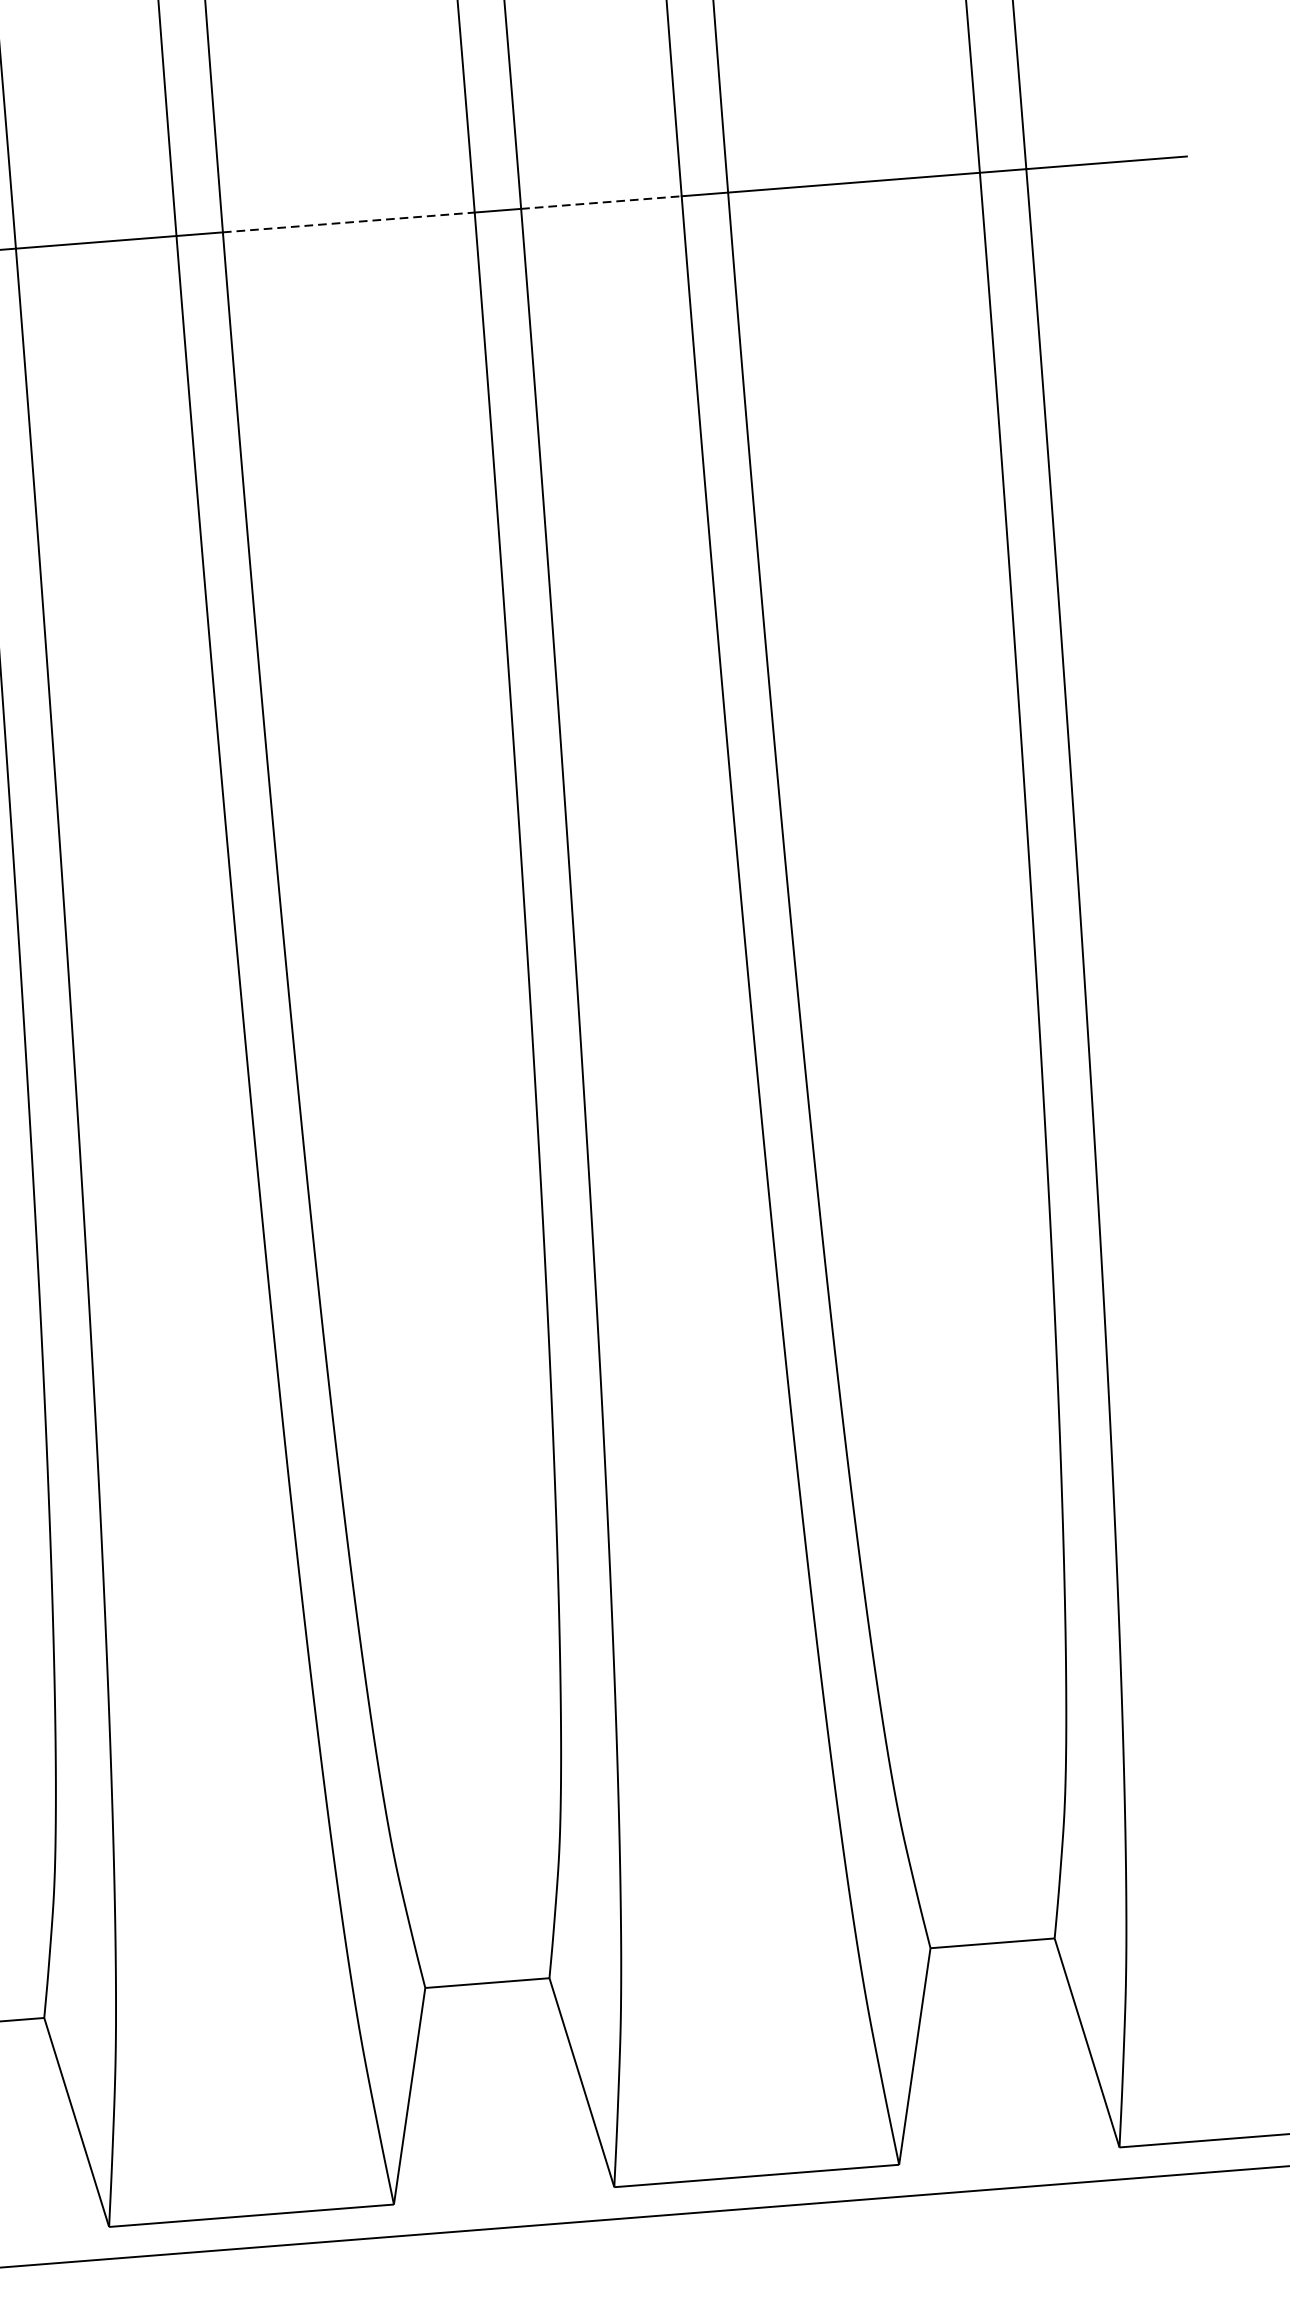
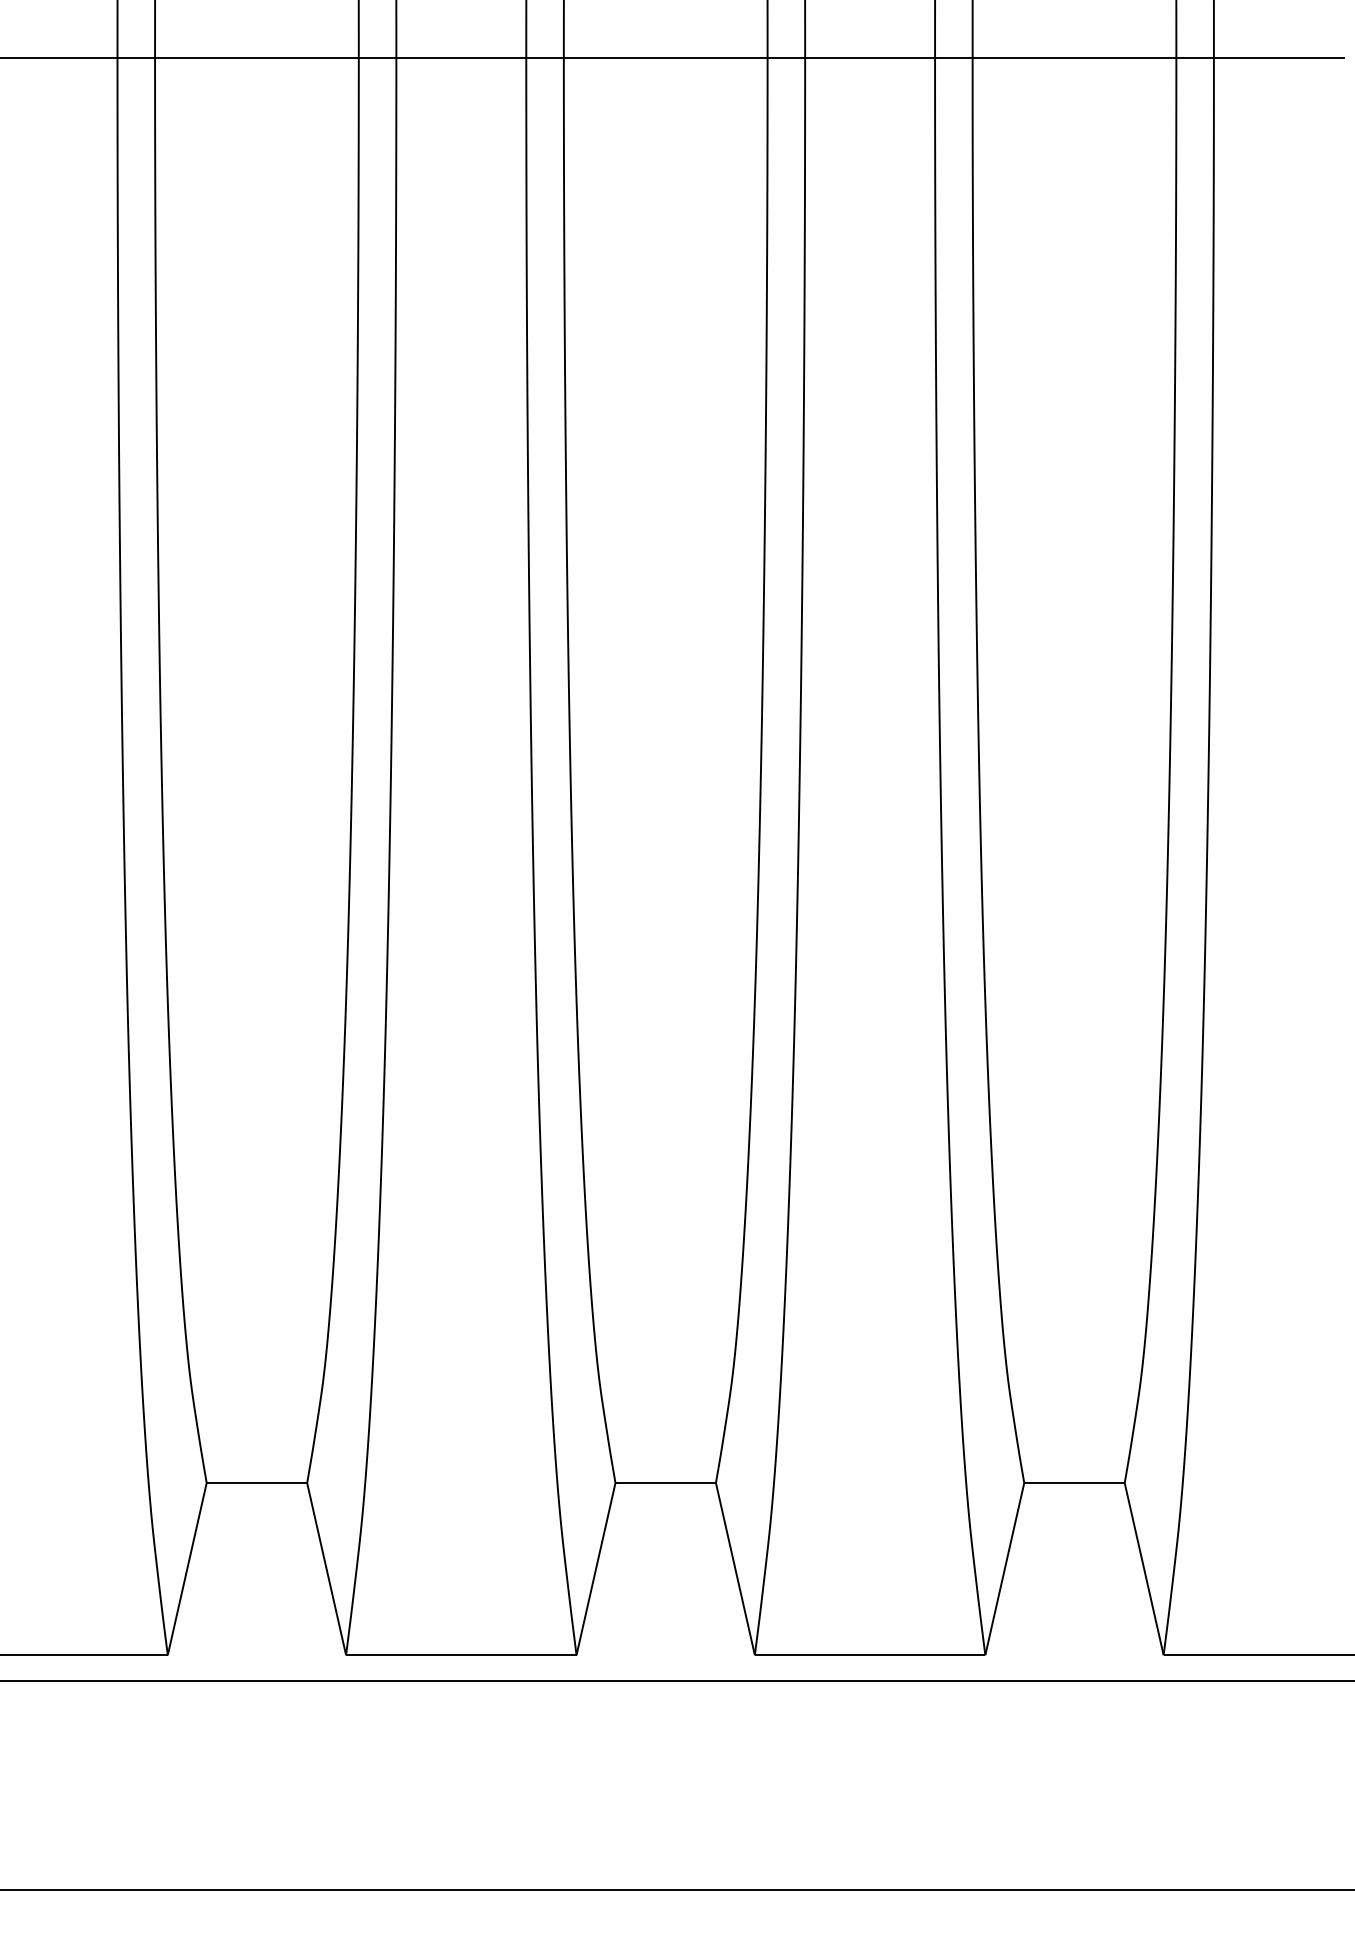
line: (601, 202) -> (870, 58), dashed -> solid
line: (348, 222) -> (665, 58), dashed -> solid

